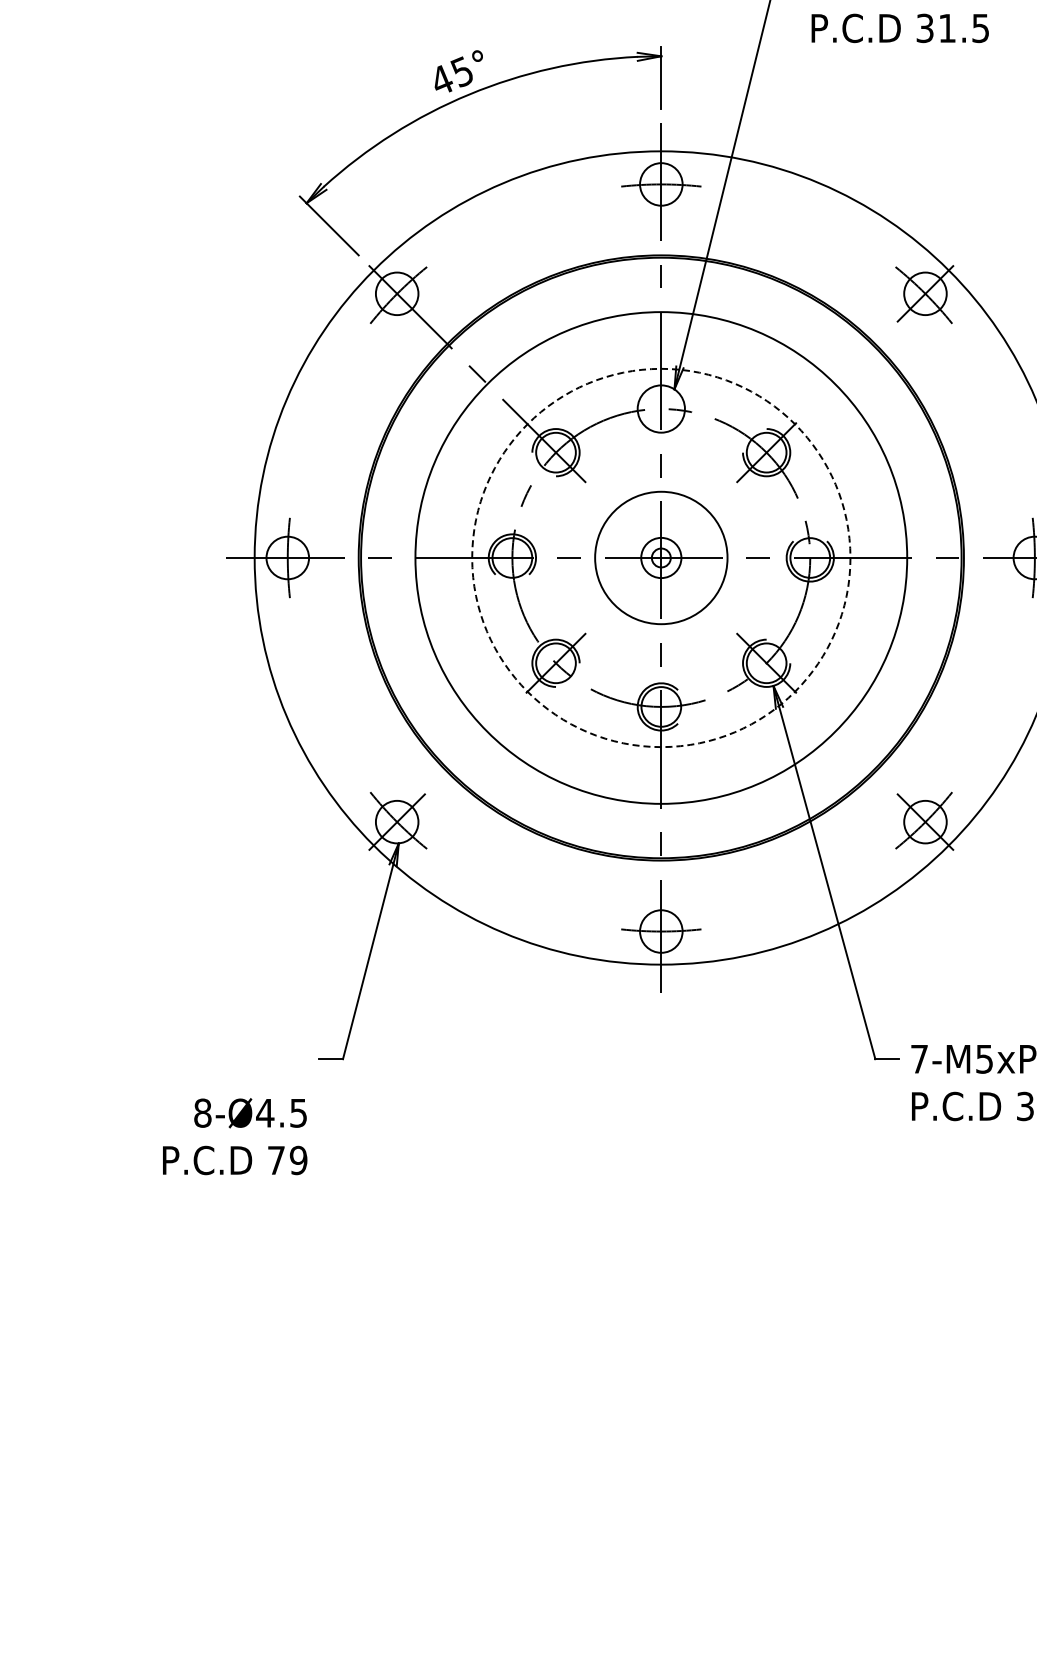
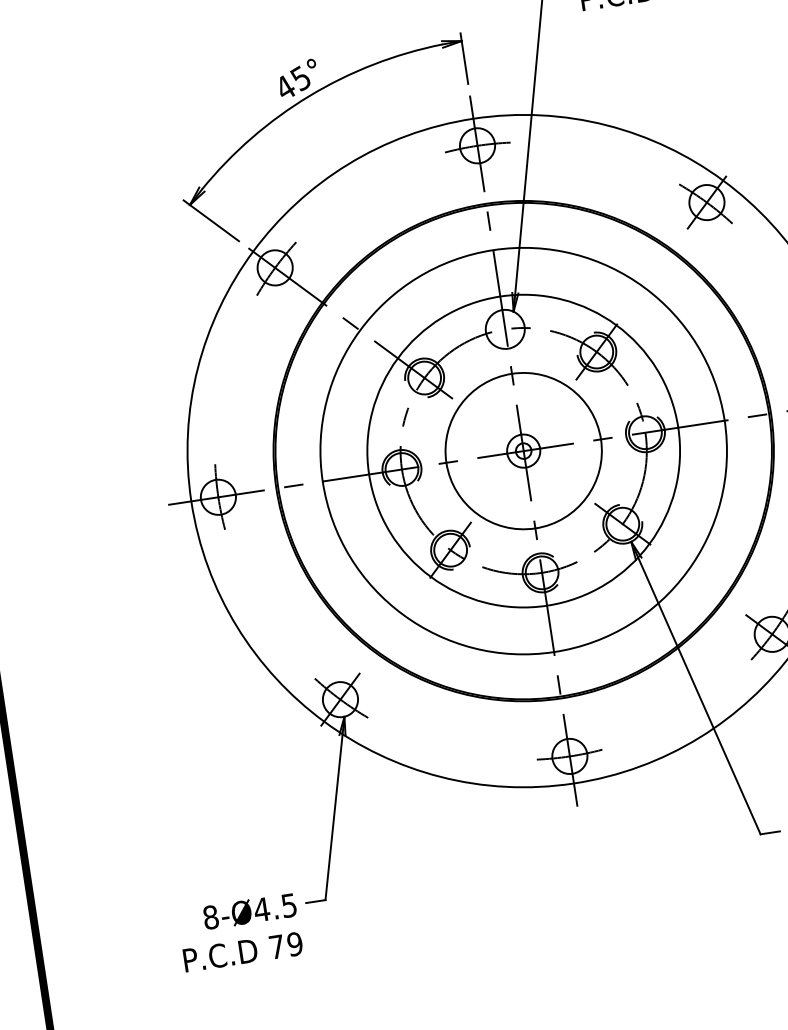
circle: (660, 557) -> (522, 450), size x1.43
circle: (661, 557) -> (523, 450), dashed -> solid
text: (235, 1136) -> (240, 932), moved

